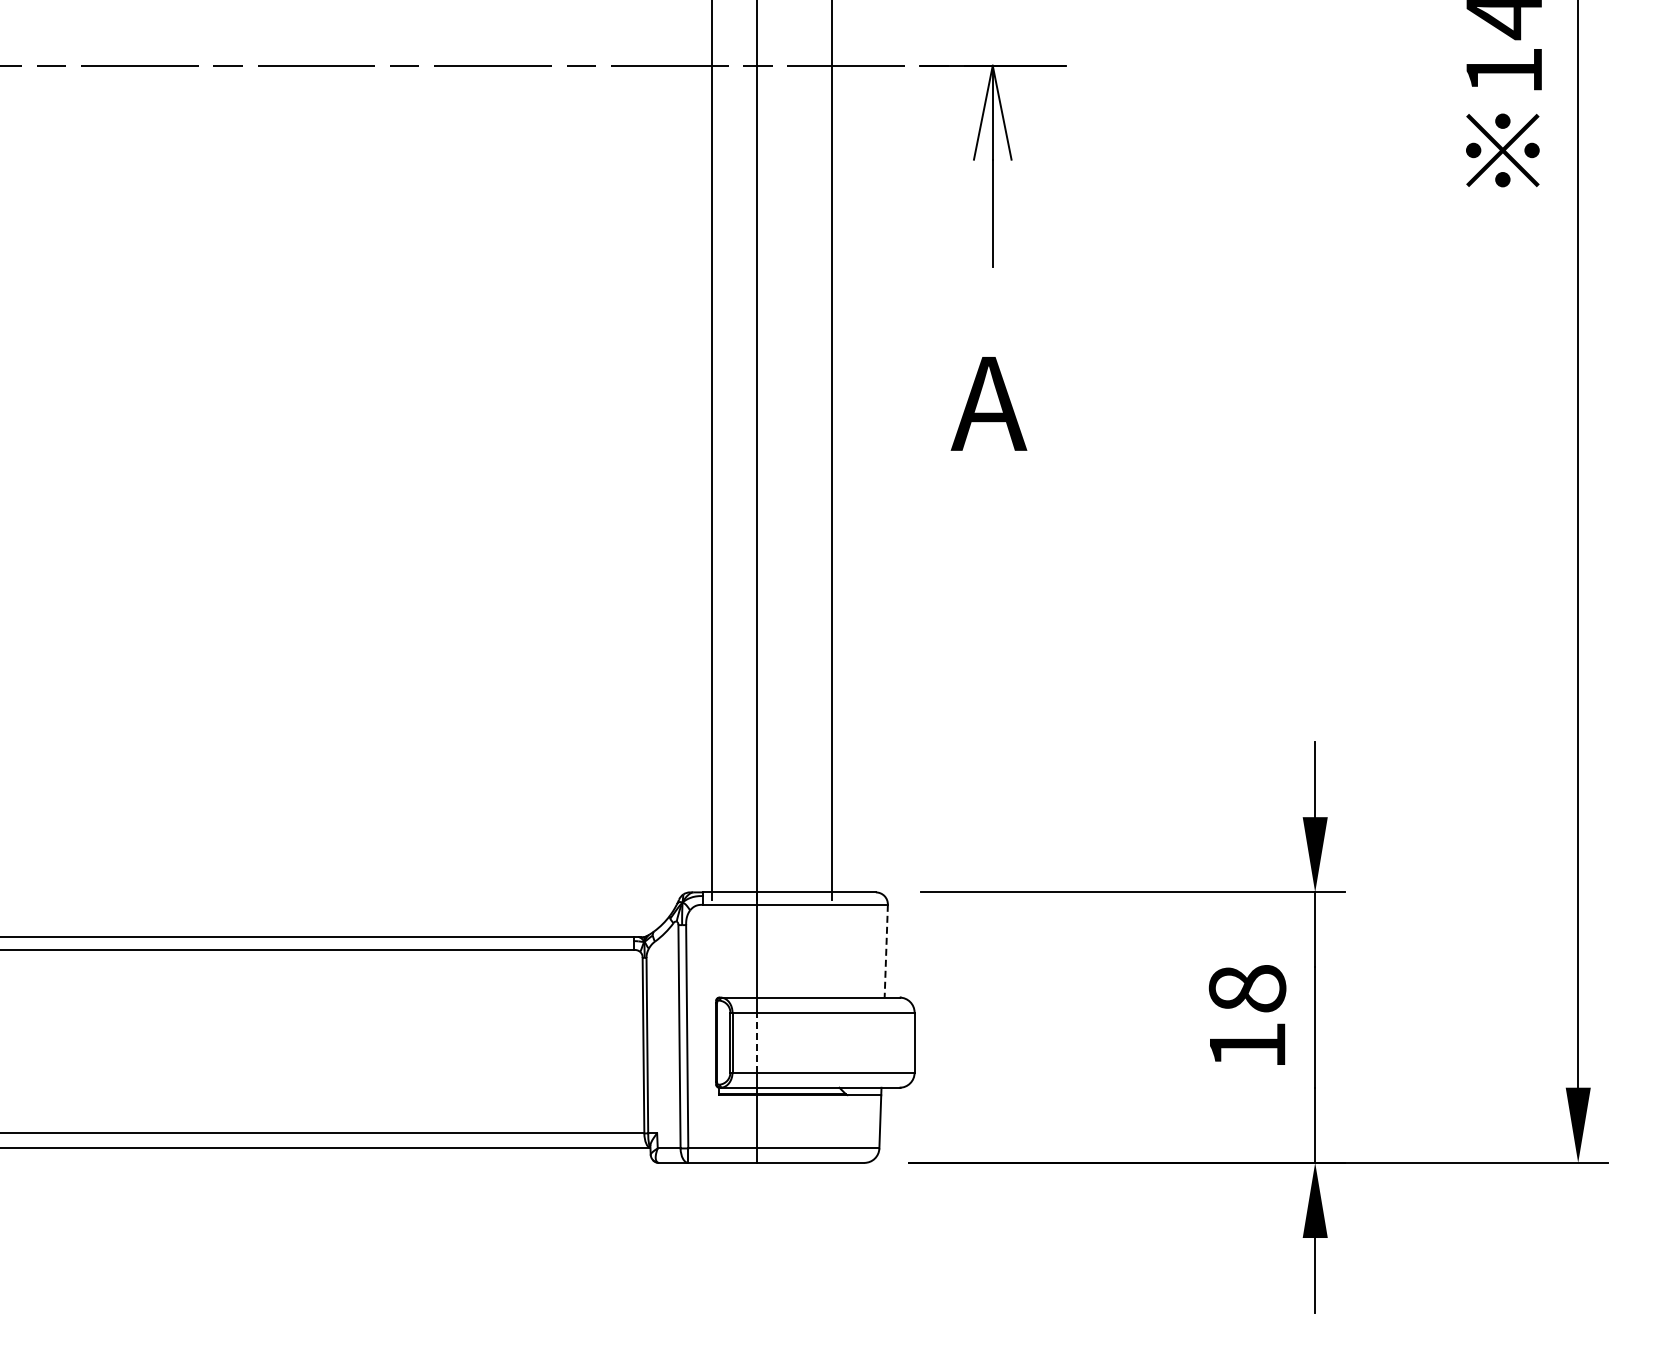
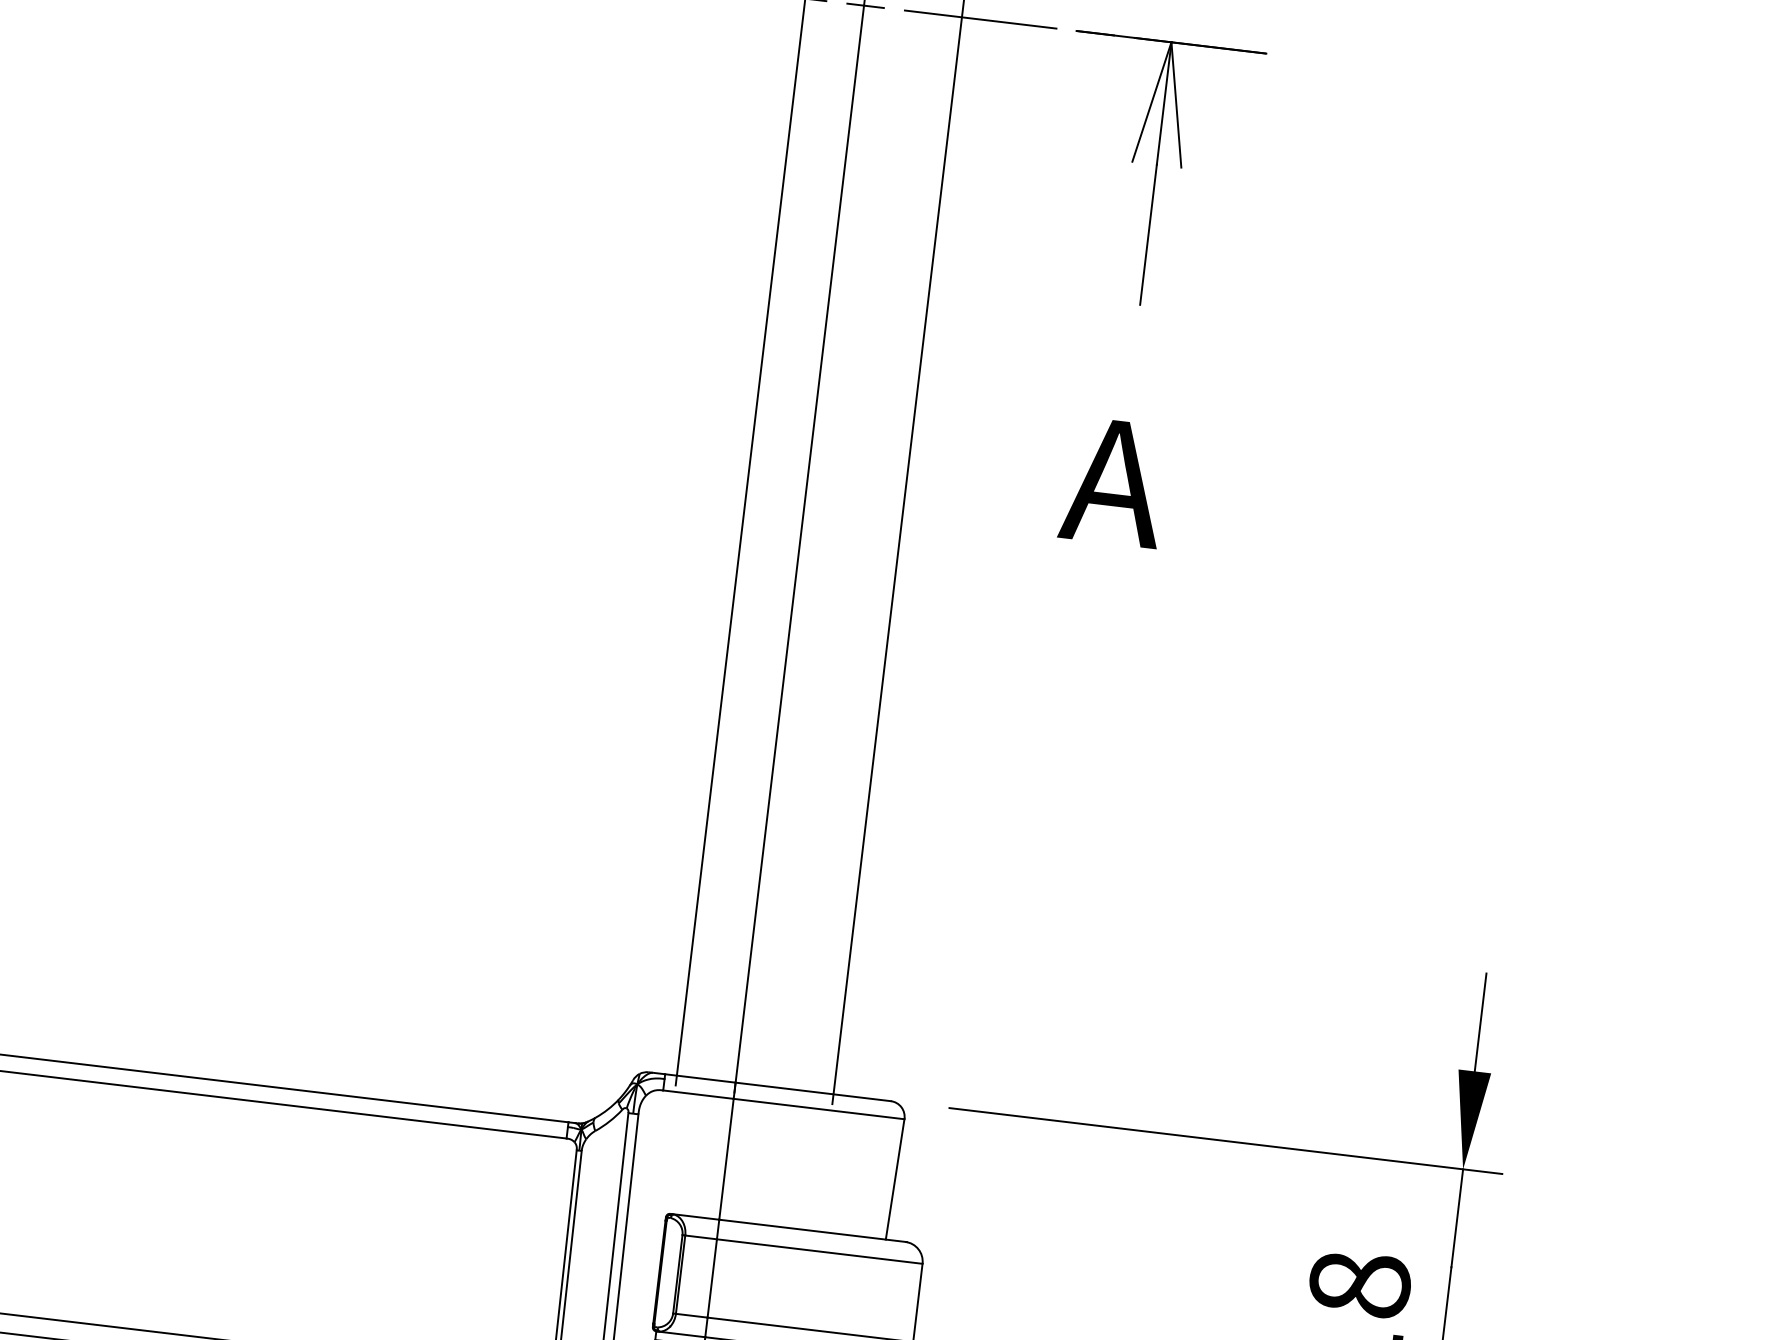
line: (886, 951) -> (895, 1179), dashed -> solid
line: (756, 1042) -> (711, 1278), dashed -> solid

